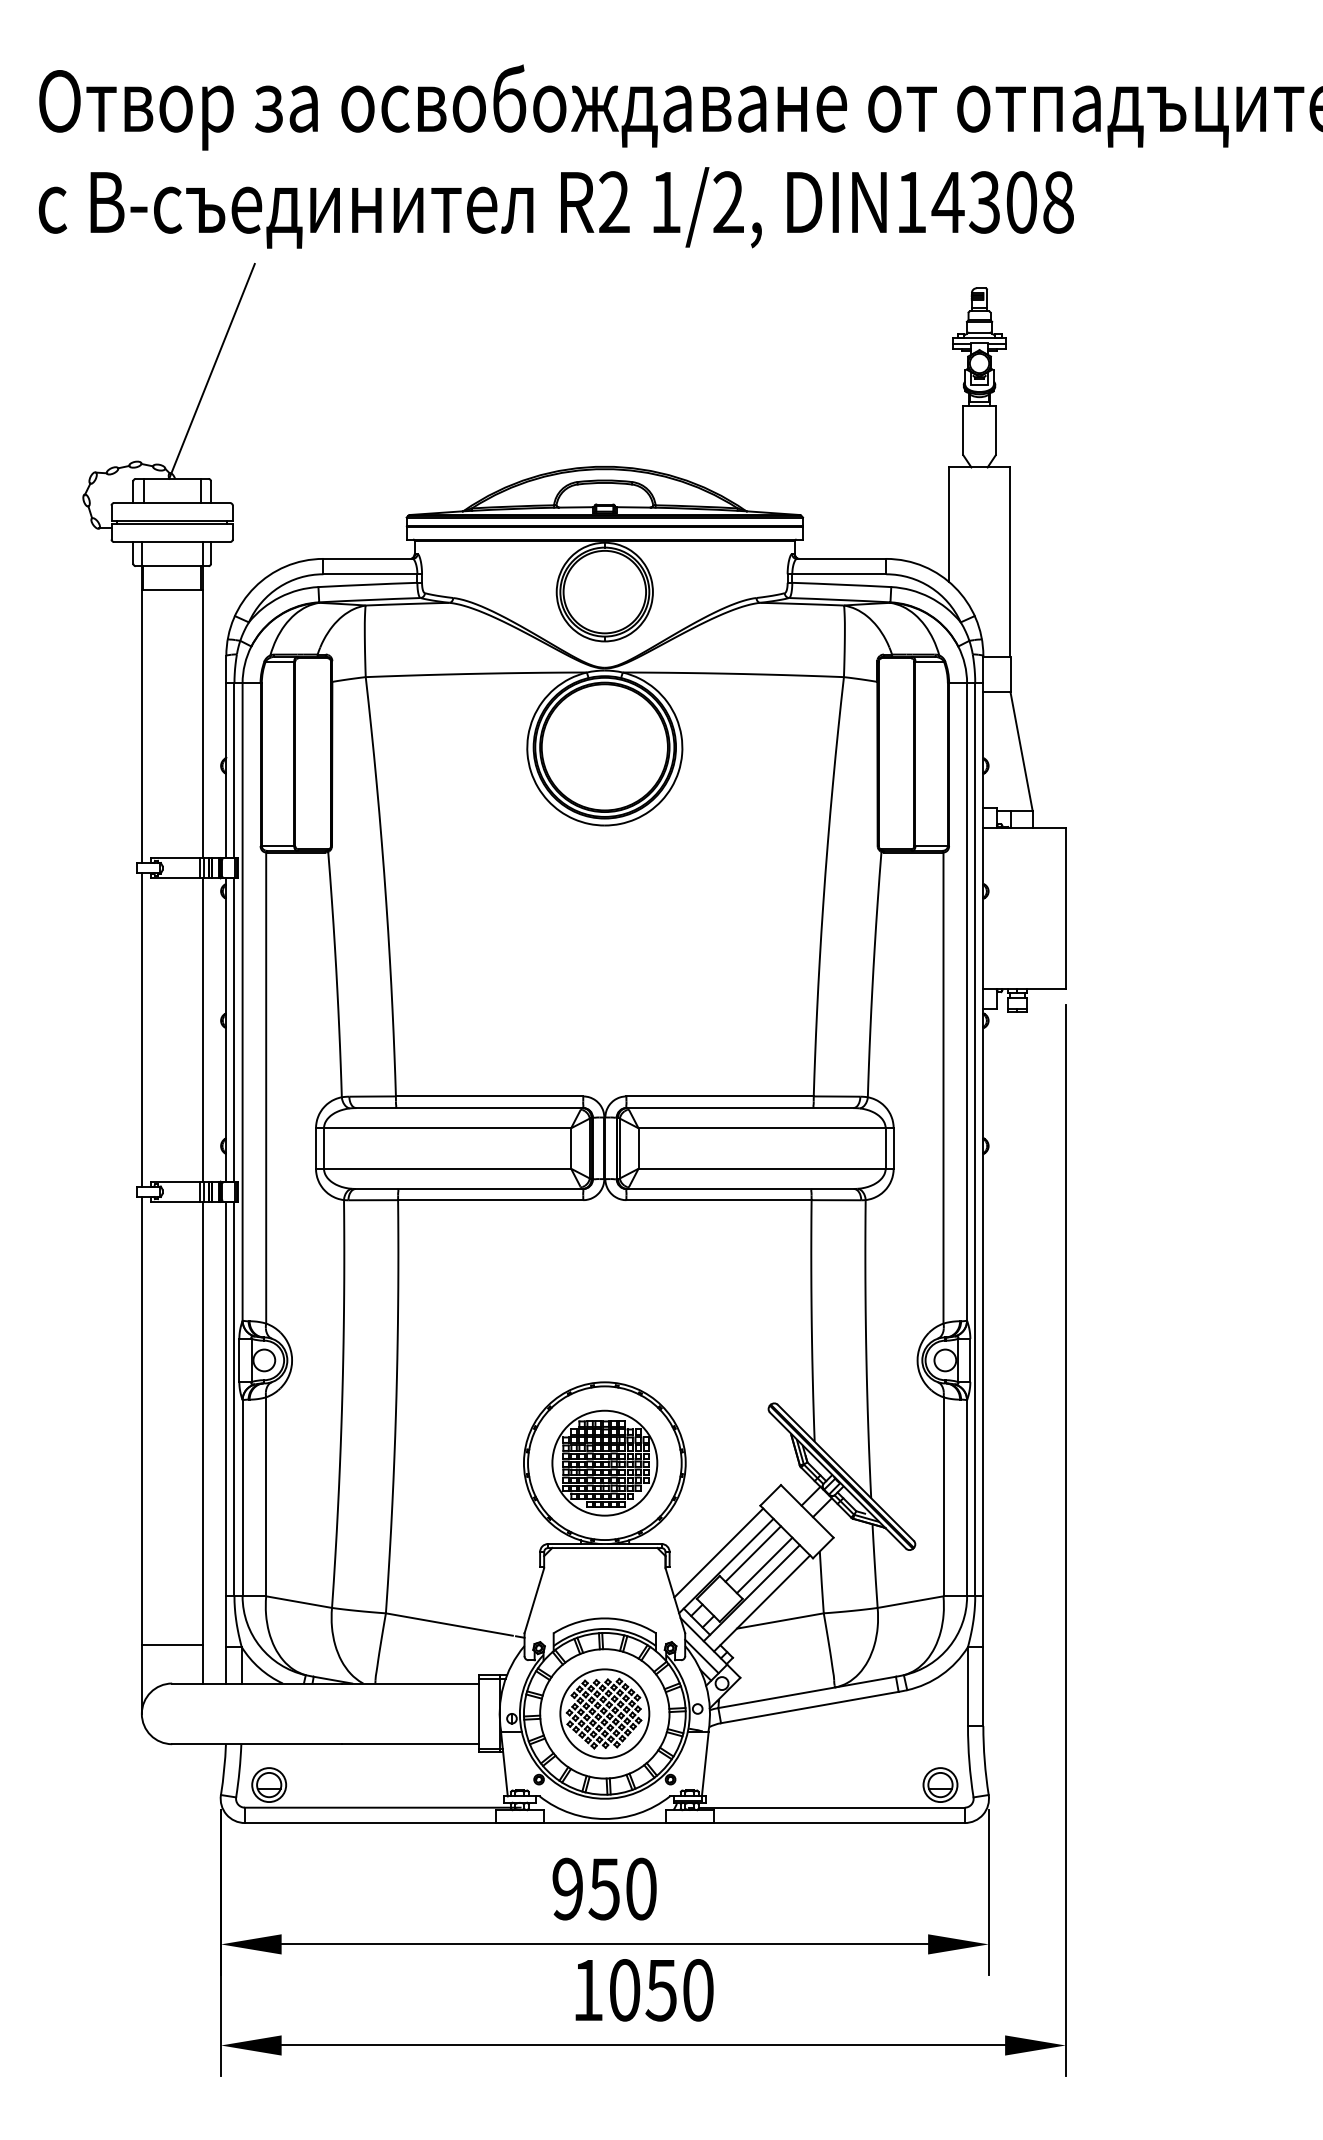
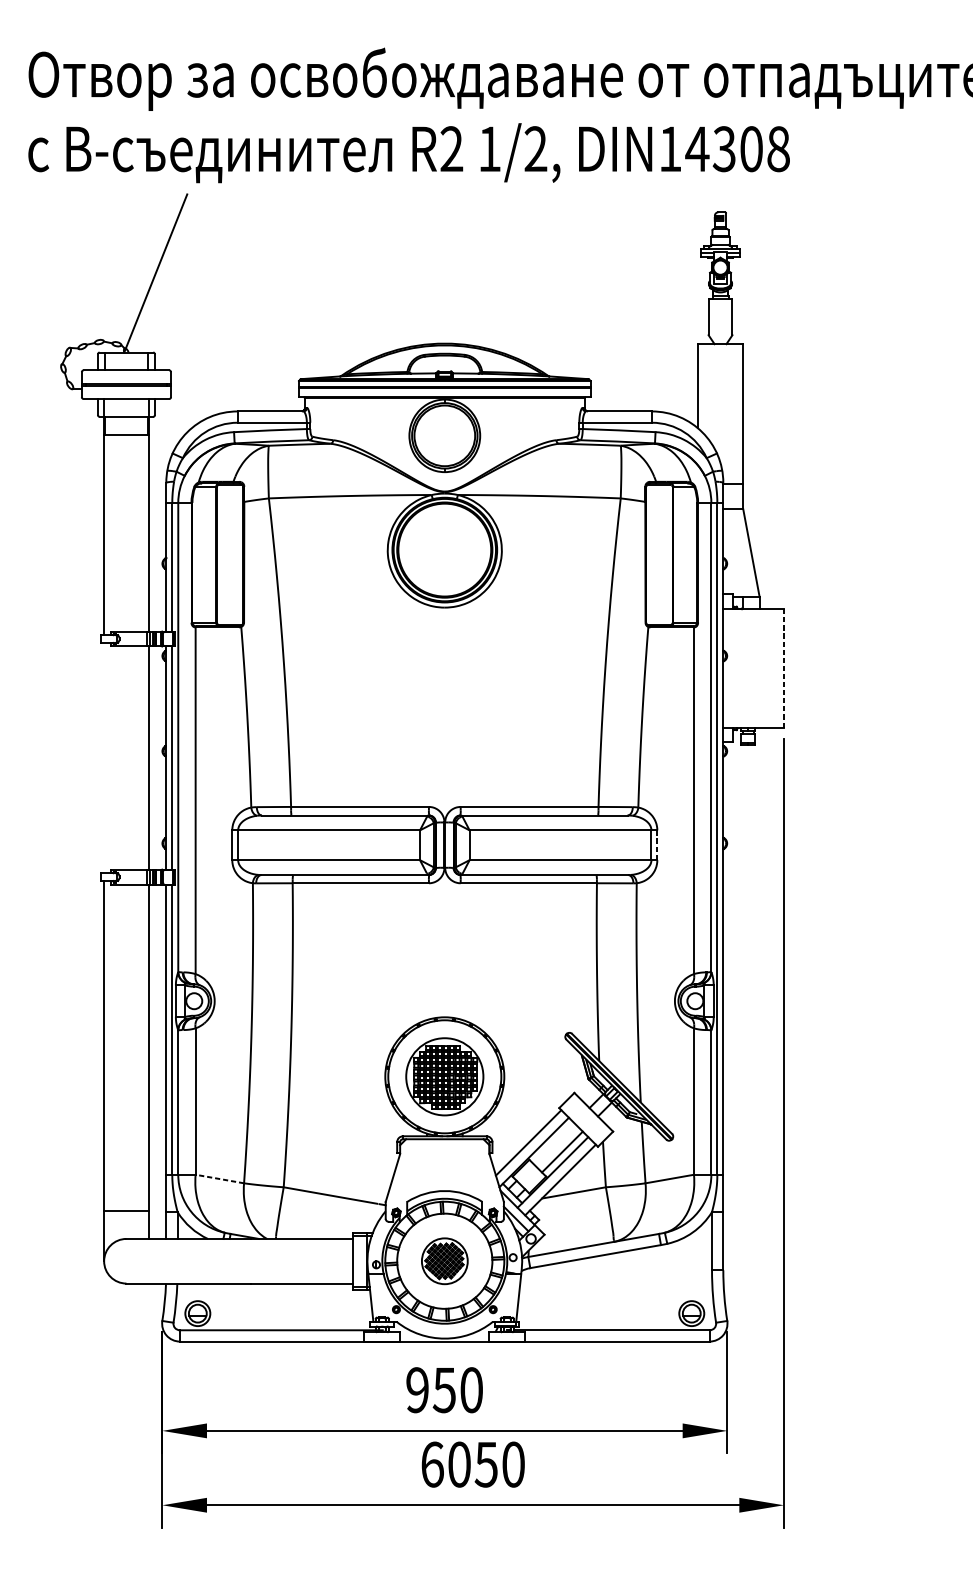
line: (1065, 908) -> (783, 668), solid -> dashed
line: (141, 1029) -> (103, 757), removed
line: (893, 1149) -> (657, 845), solid -> dashed
line: (752, 1553) -> (553, 1143), removed
line: (298, 1602) -> (219, 1179), solid -> dashed
part: (604, 1713) -> (444, 1260), size x0.7
text: (588, 1990) -> (432, 1464), 1050 -> 6050

